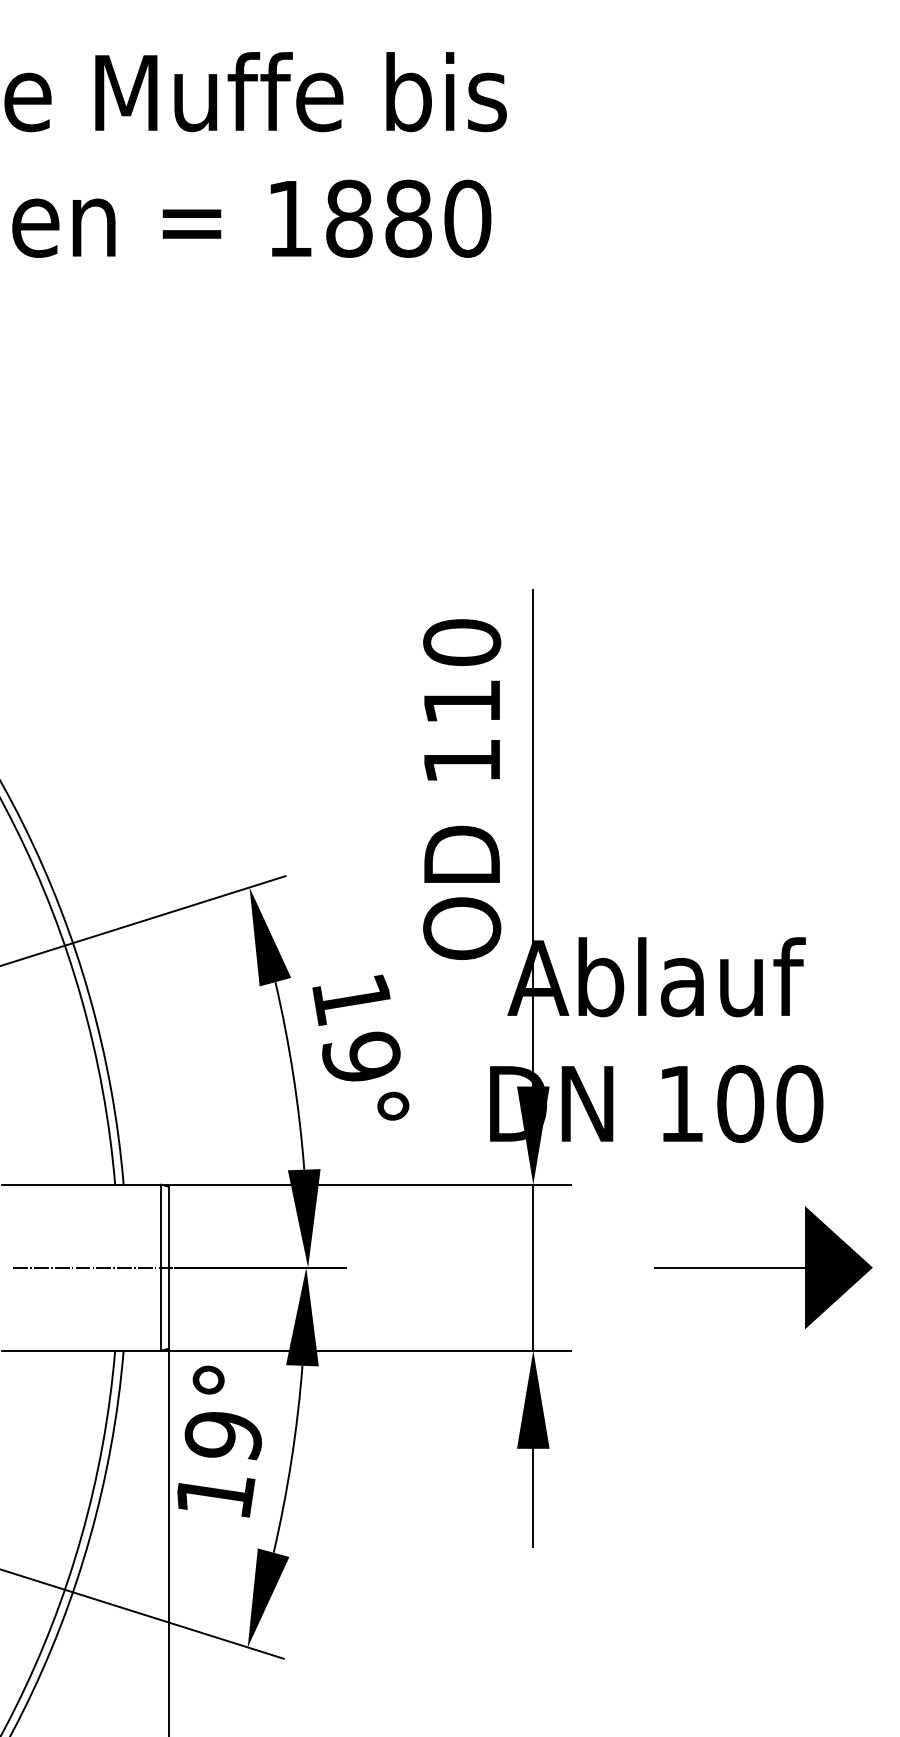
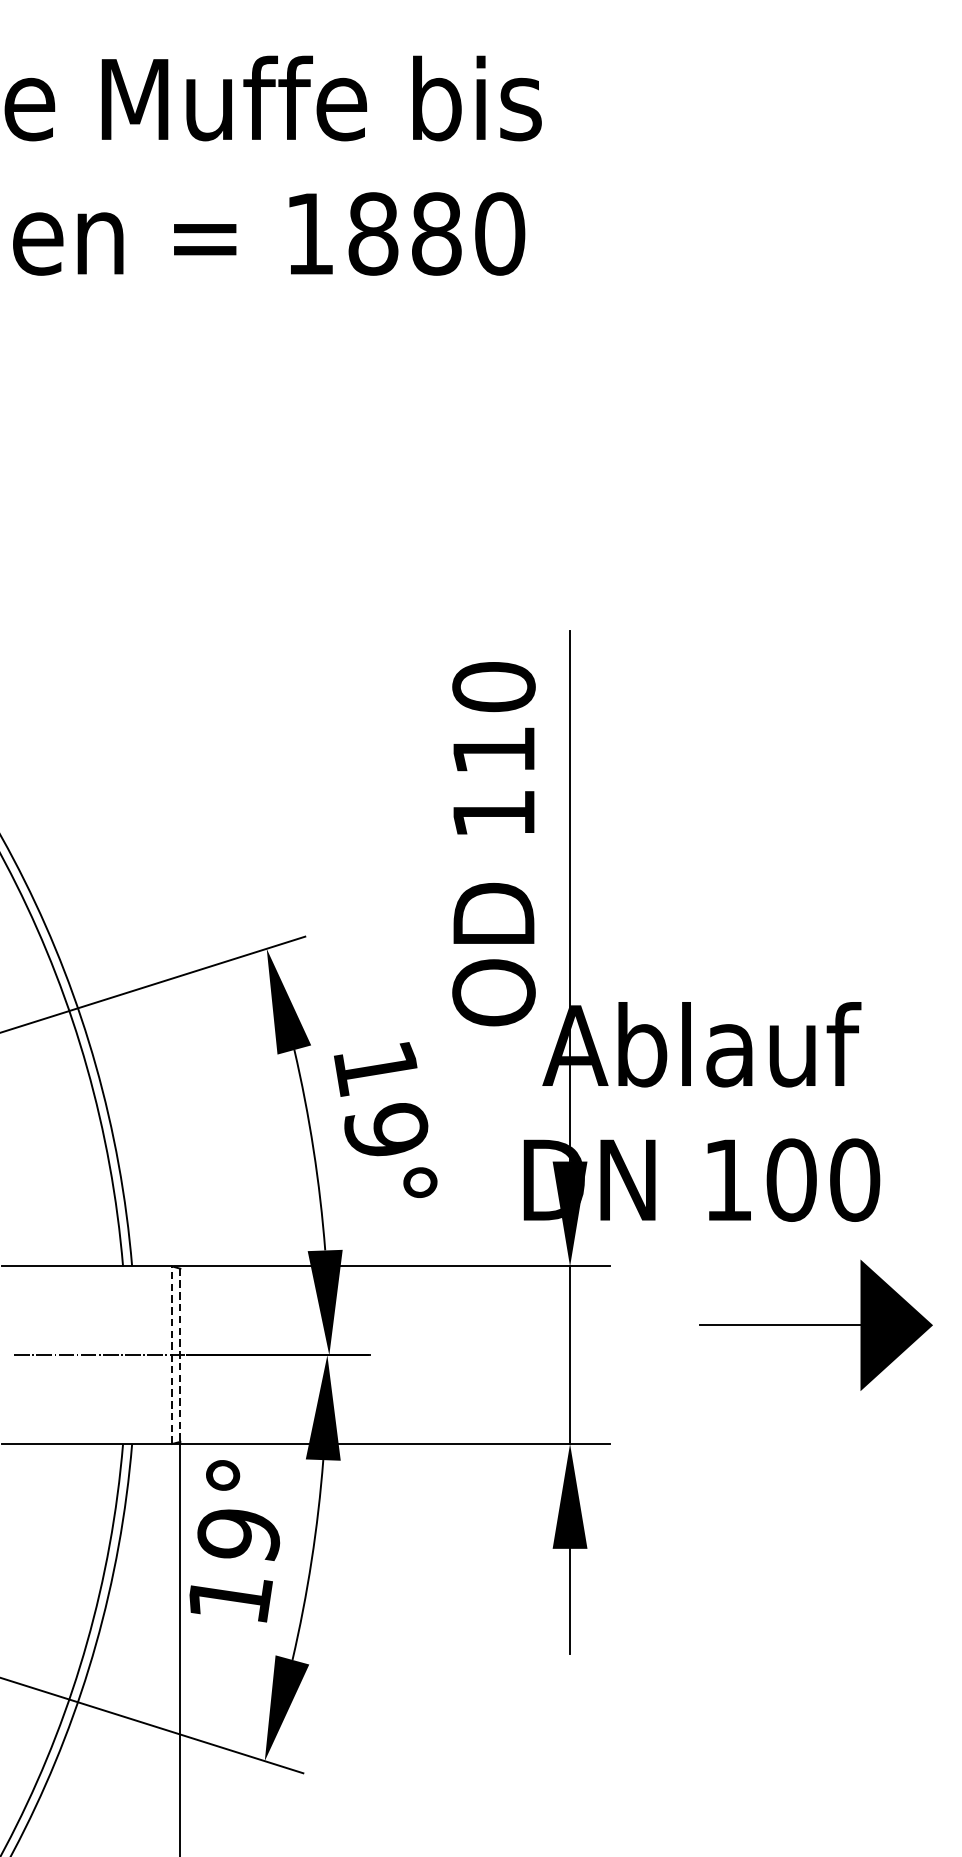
line: (161, 1267) -> (172, 1355), solid -> dashed
line: (168, 1267) -> (180, 1355), solid -> dashed
part: (763, 1267) -> (816, 1325), moved

